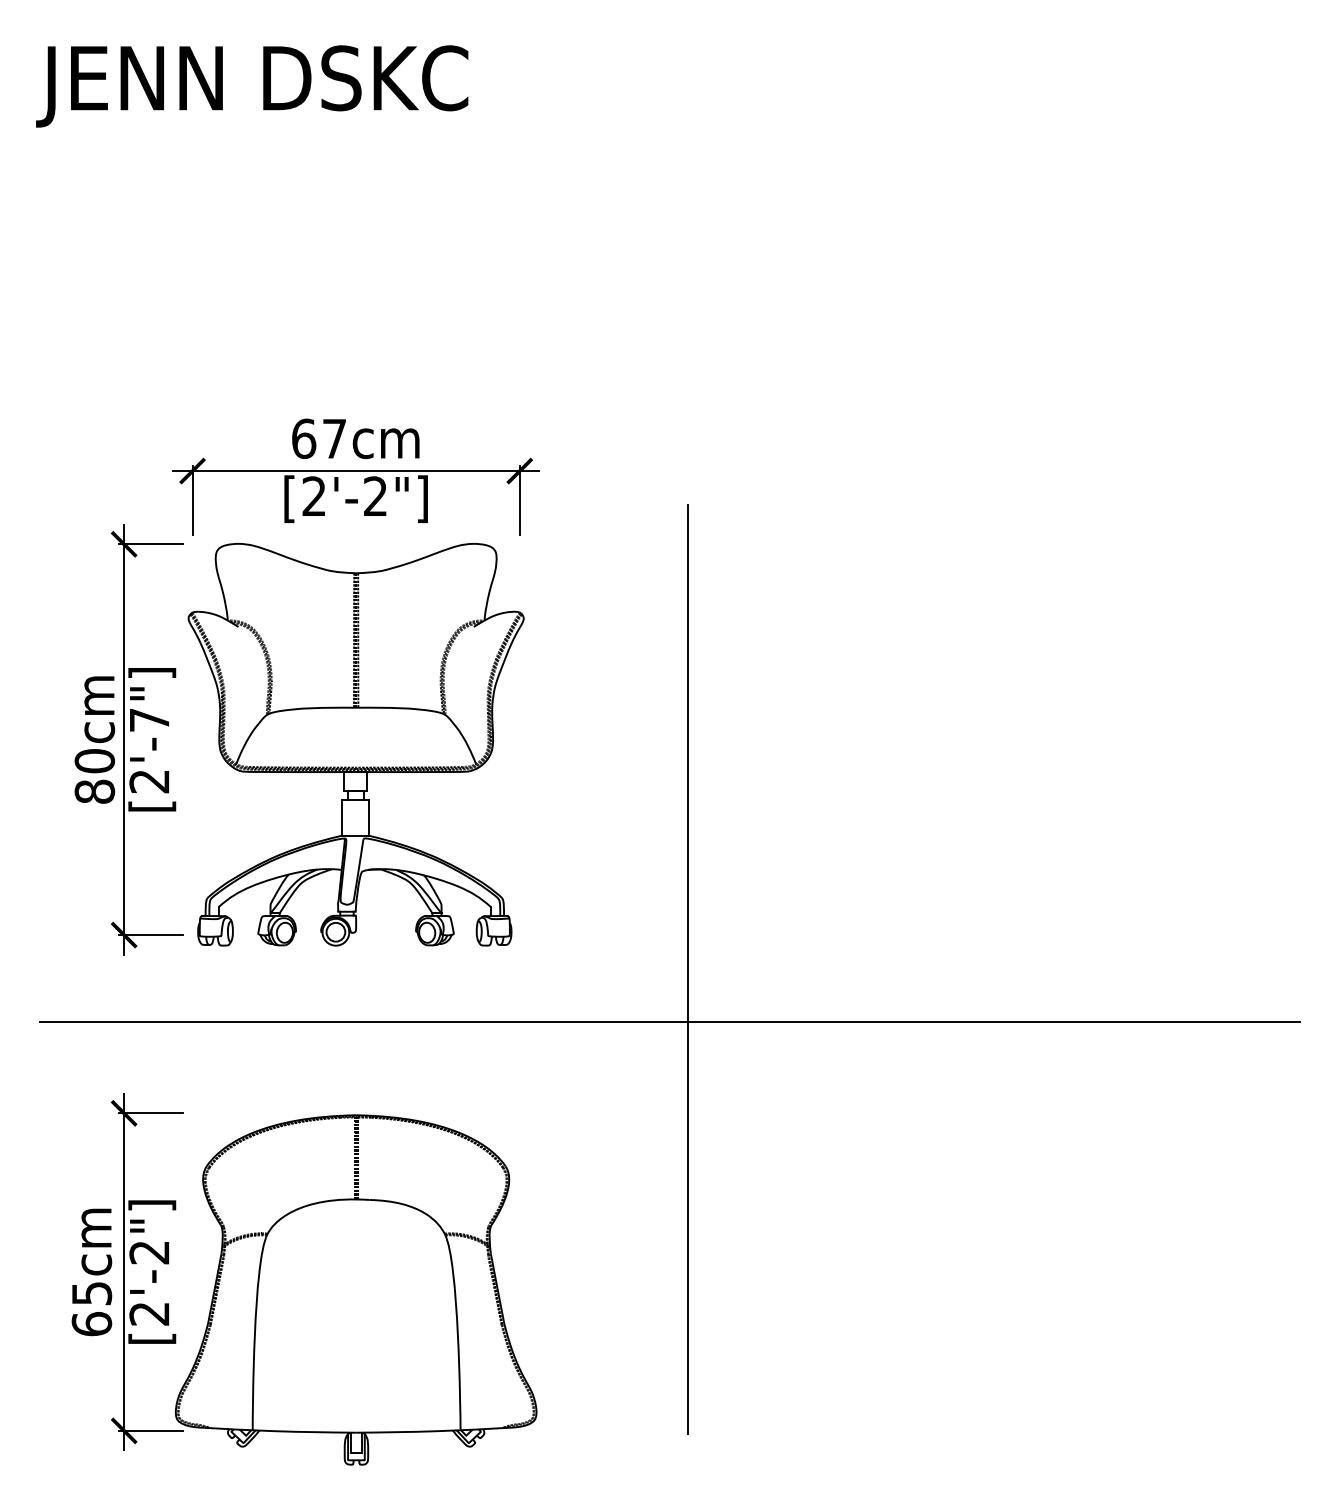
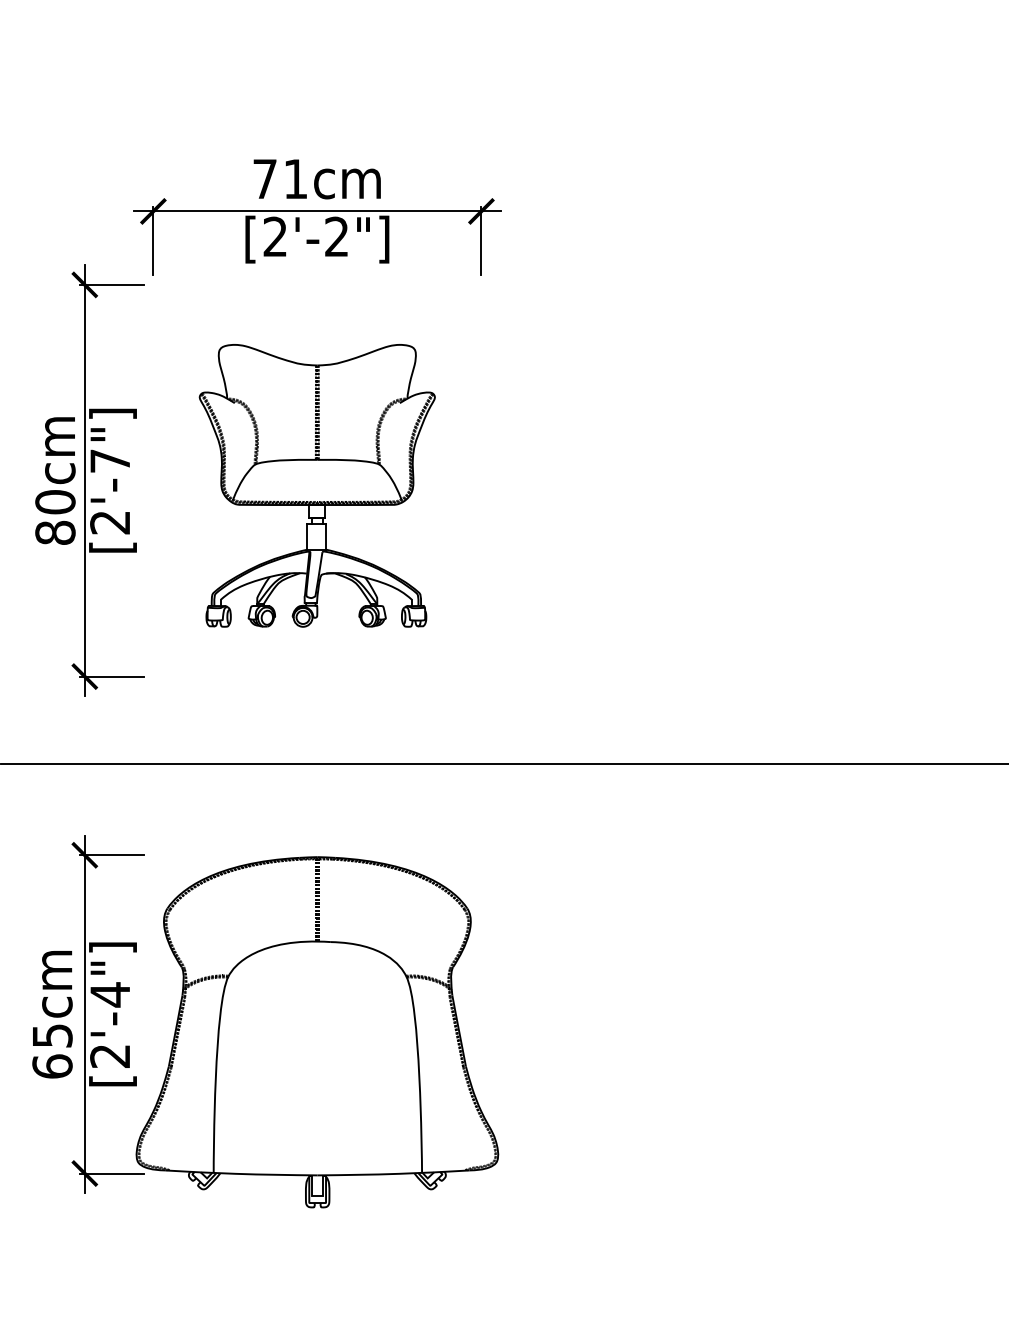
text: (318, 438) -> (279, 178), 67cm -> 71cm
part: (355, 744) -> (316, 485), size x0.7
line: (688, 968) -> (650, 710), removed
text: (149, 1252) -> (110, 994), [2'-2"] -> [2'-4"]

